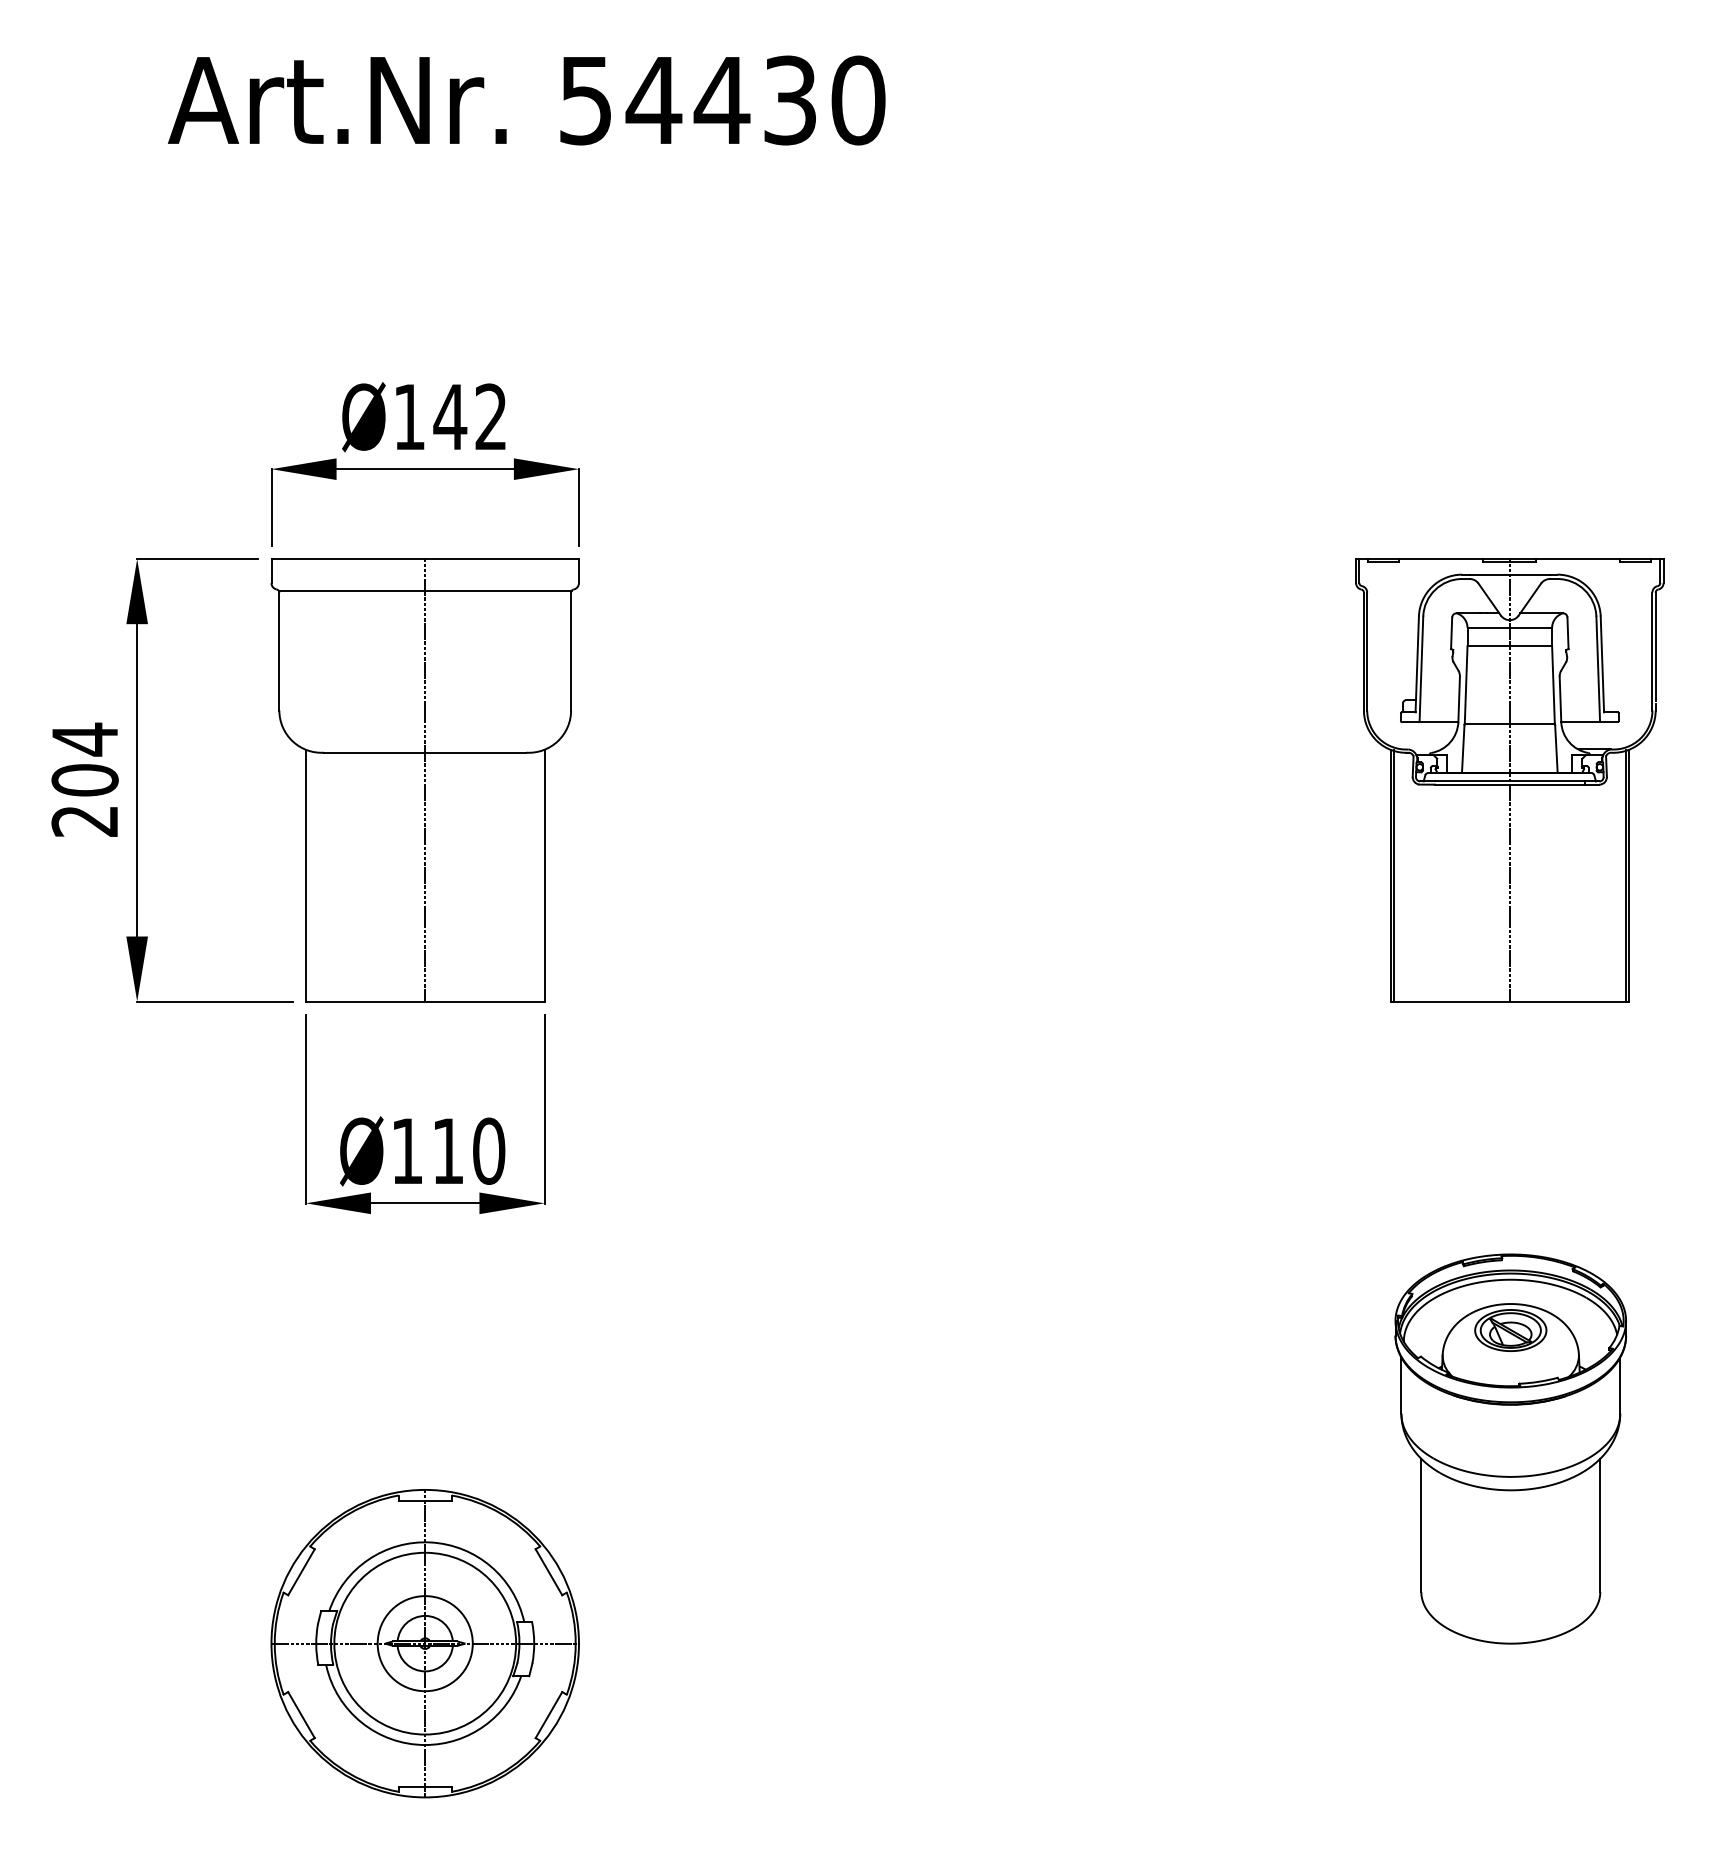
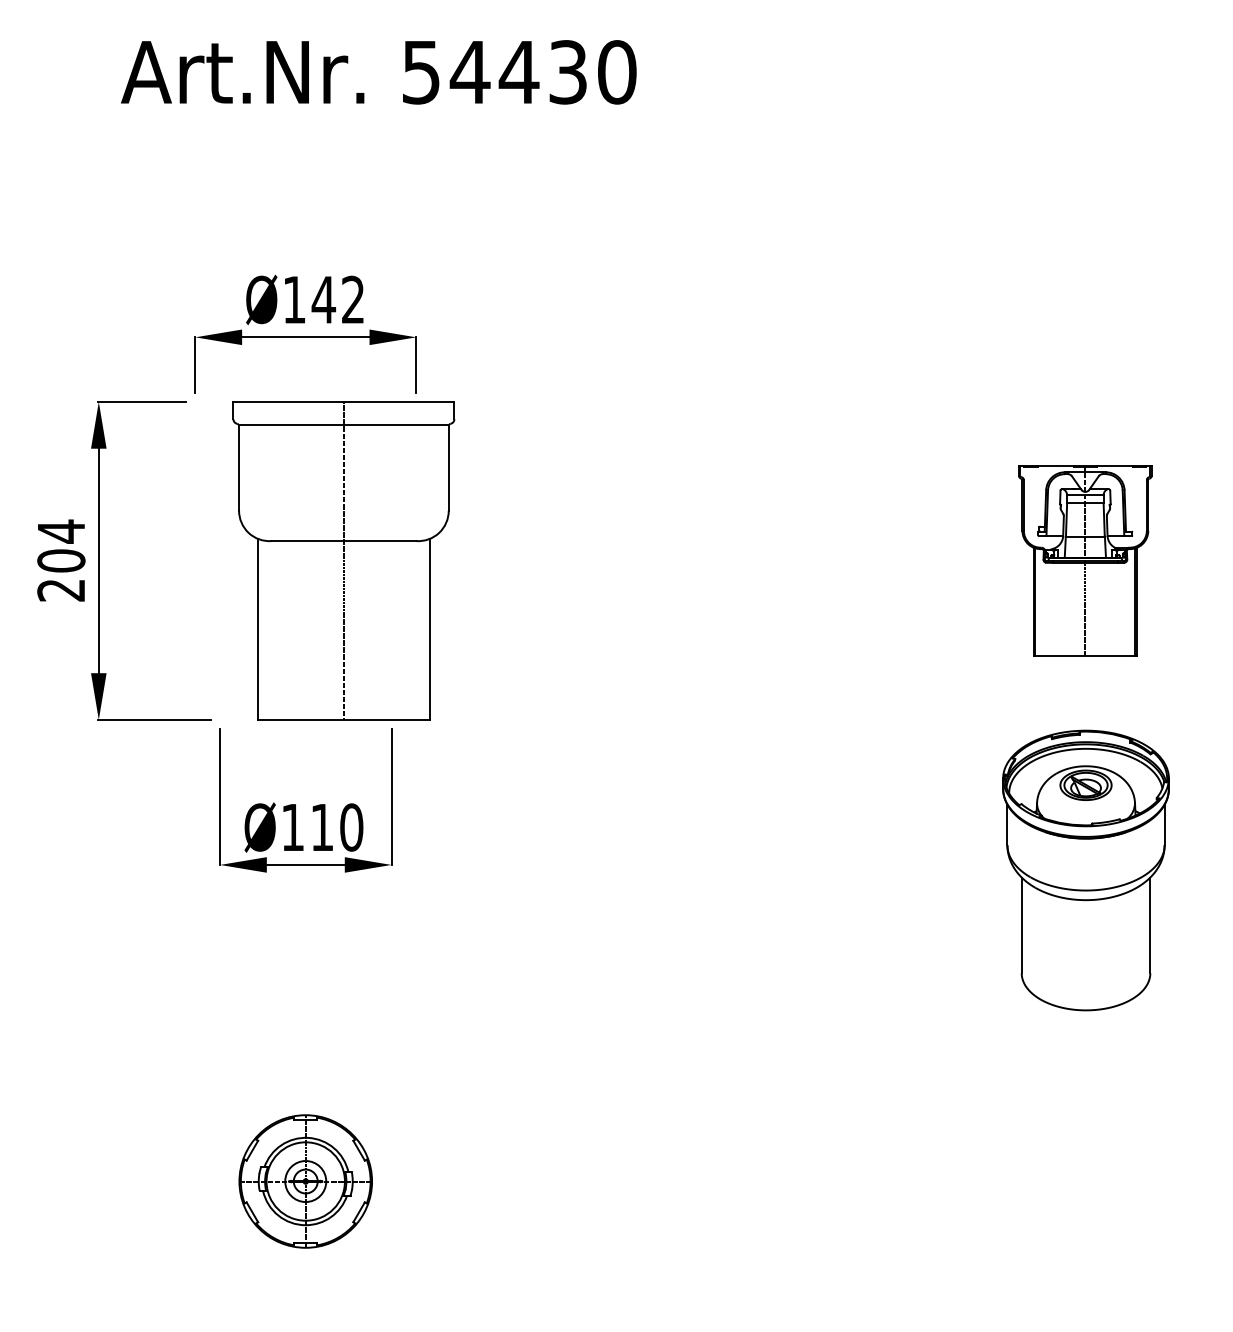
part: (424, 780) -> (343, 561), moved
part: (1509, 780) -> (1085, 561), size x0.6
part: (1510, 1448) -> (1085, 870), moved
part: (424, 1643) -> (305, 1181), size x0.6

